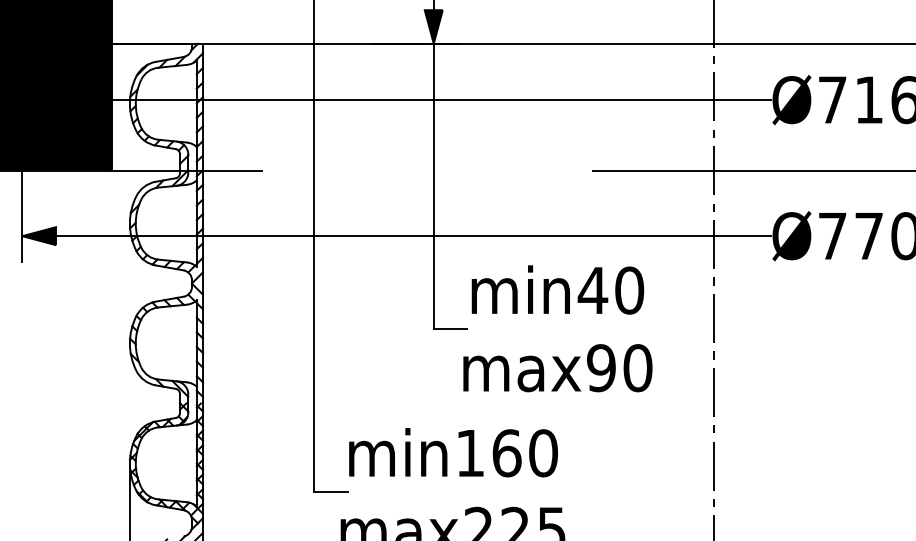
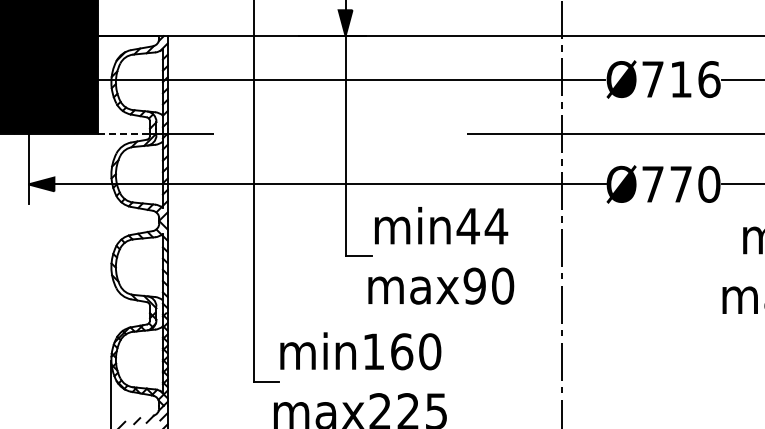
line: (146, 170) -> (124, 133), solid -> dashed
text: (629, 289) -> (496, 225), min40 -> min44

